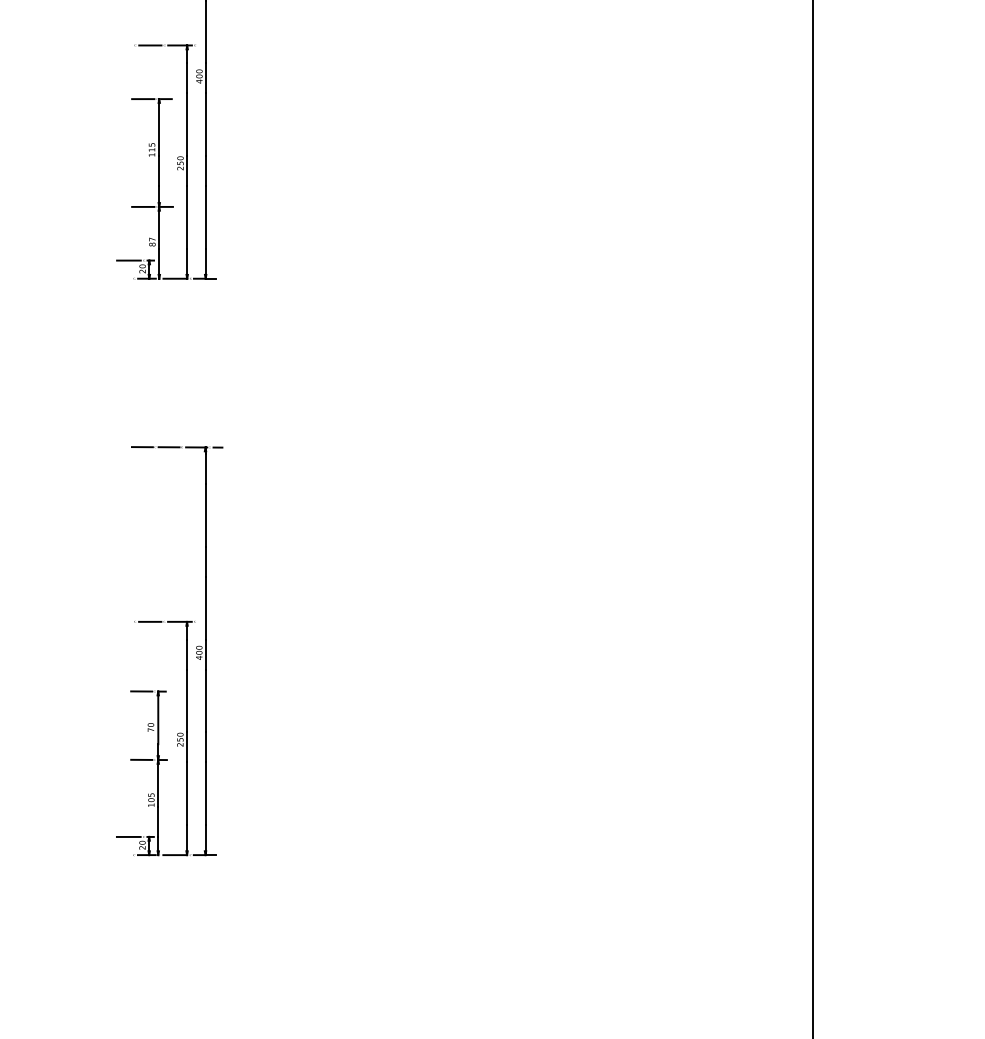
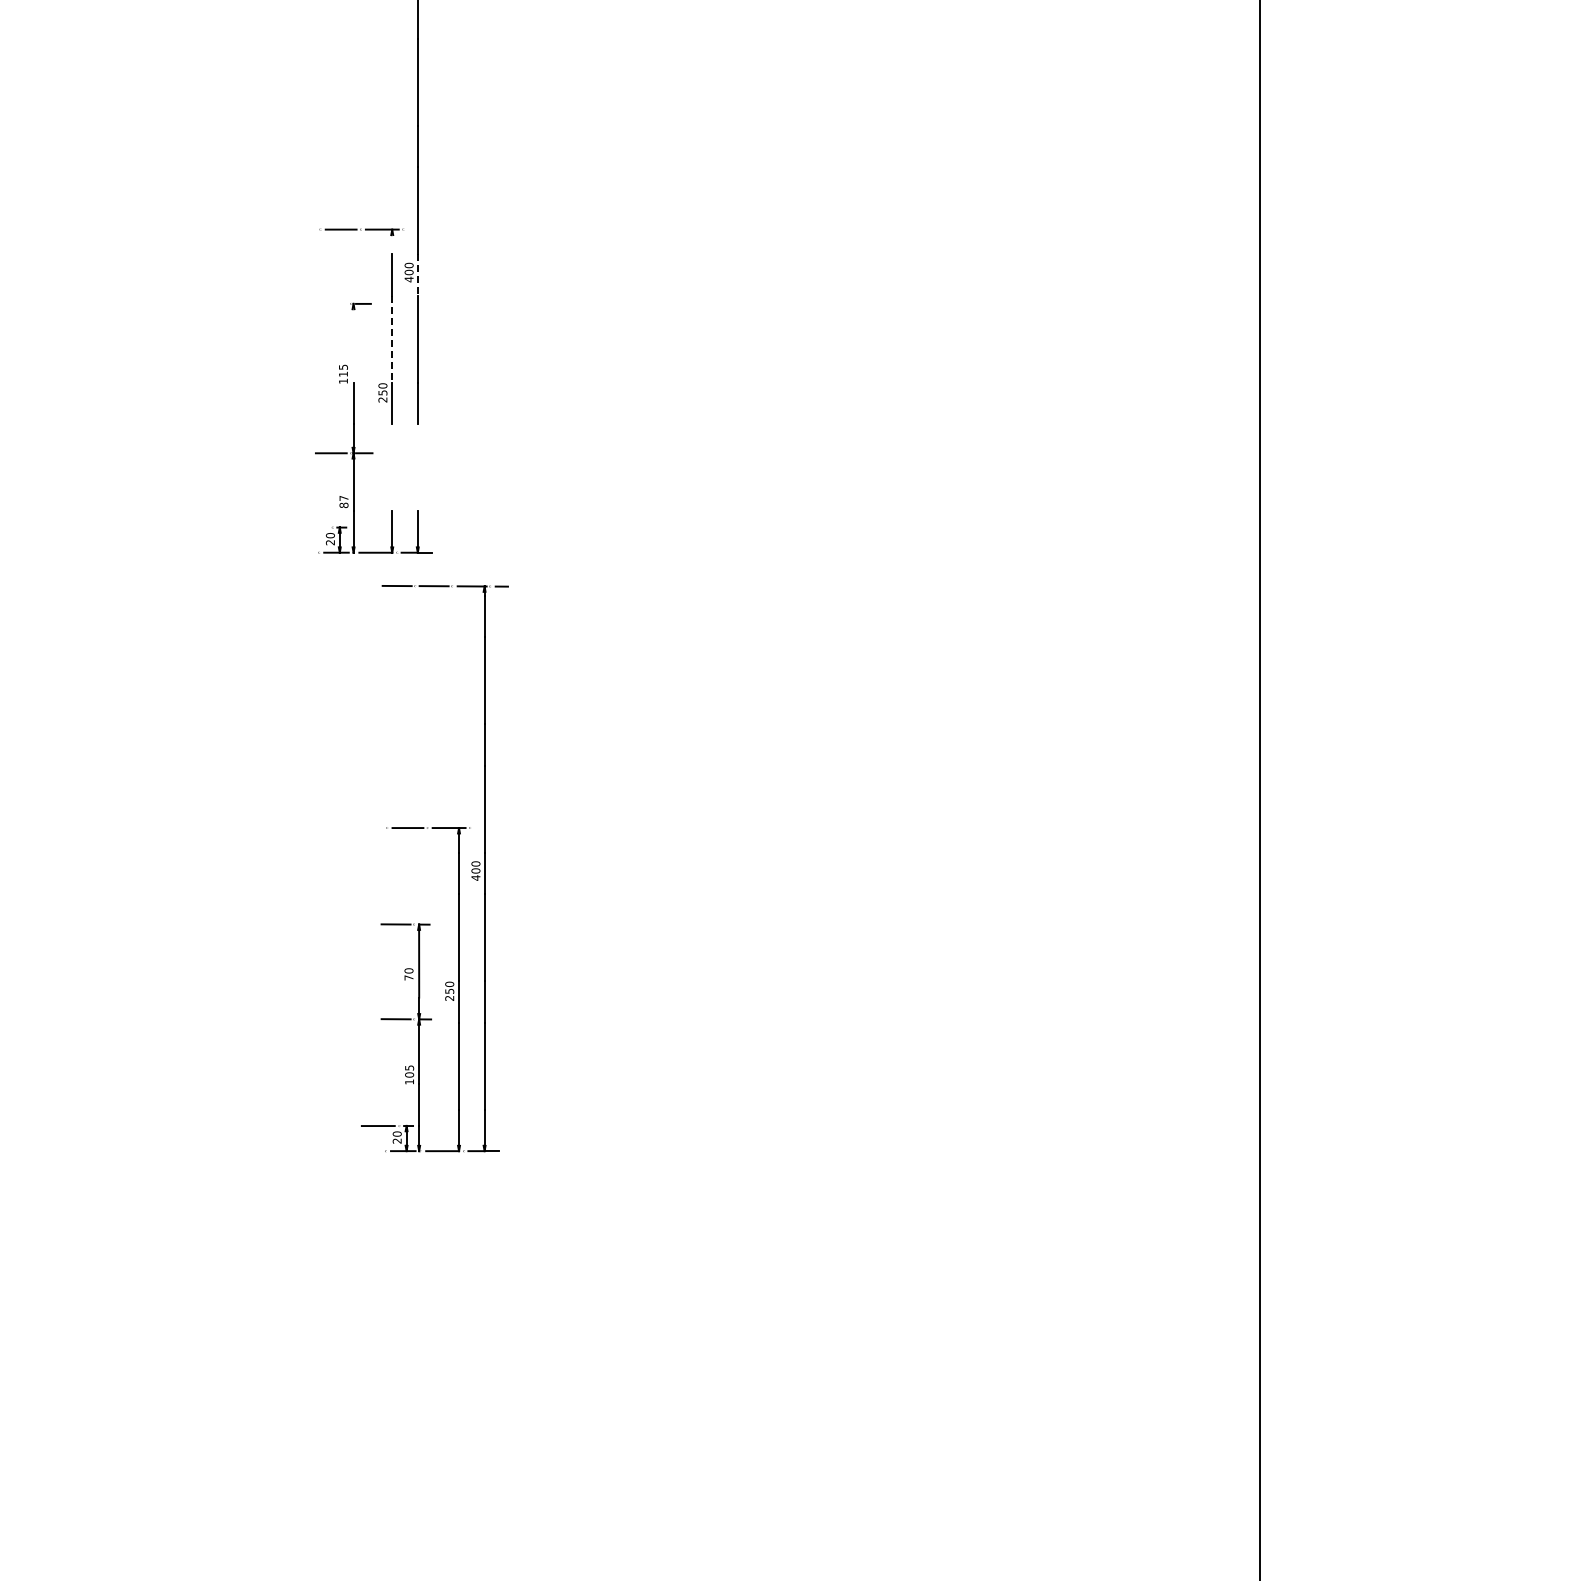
line: (187, 54) -> (392, 241), removed
line: (205, 78) -> (417, 275), solid -> dashed
line: (142, 98) -> (330, 303), removed
line: (187, 124) -> (392, 339), solid -> dashed
line: (159, 127) -> (353, 343), removed
line: (187, 217) -> (392, 467), removed
line: (205, 217) -> (417, 467), removed
line: (128, 260) -> (311, 527), removed
part: (186, 651) -> (458, 868), moved

